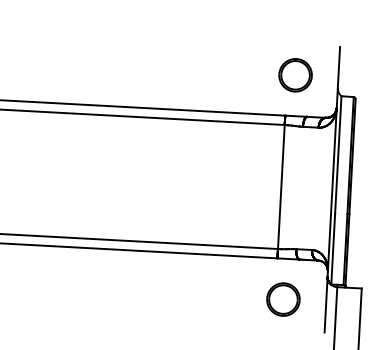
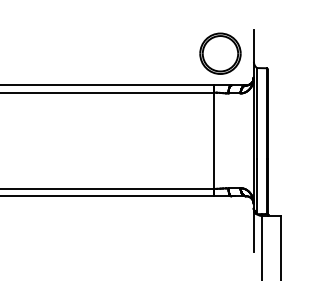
part: (295, 74) -> (220, 53), size x1.6
part: (283, 299) -> (220, 227), removed

